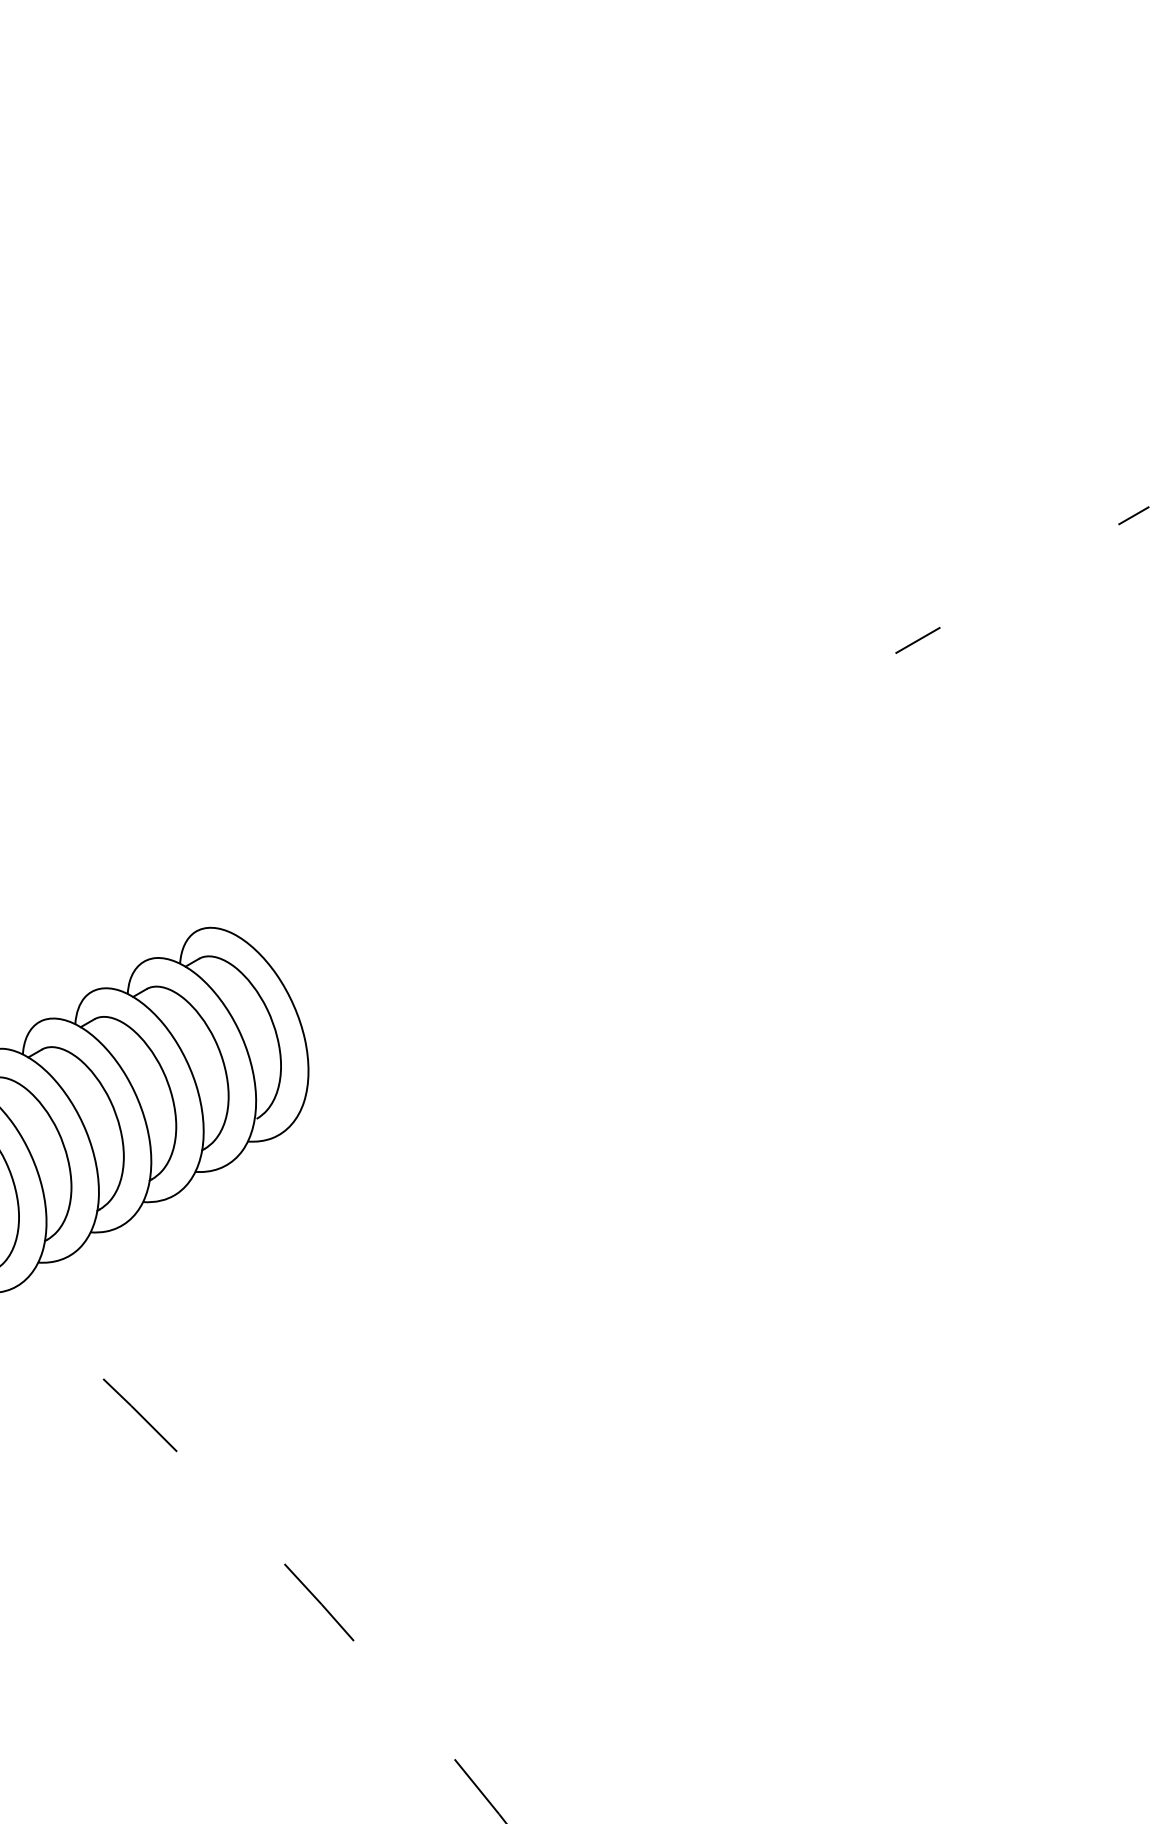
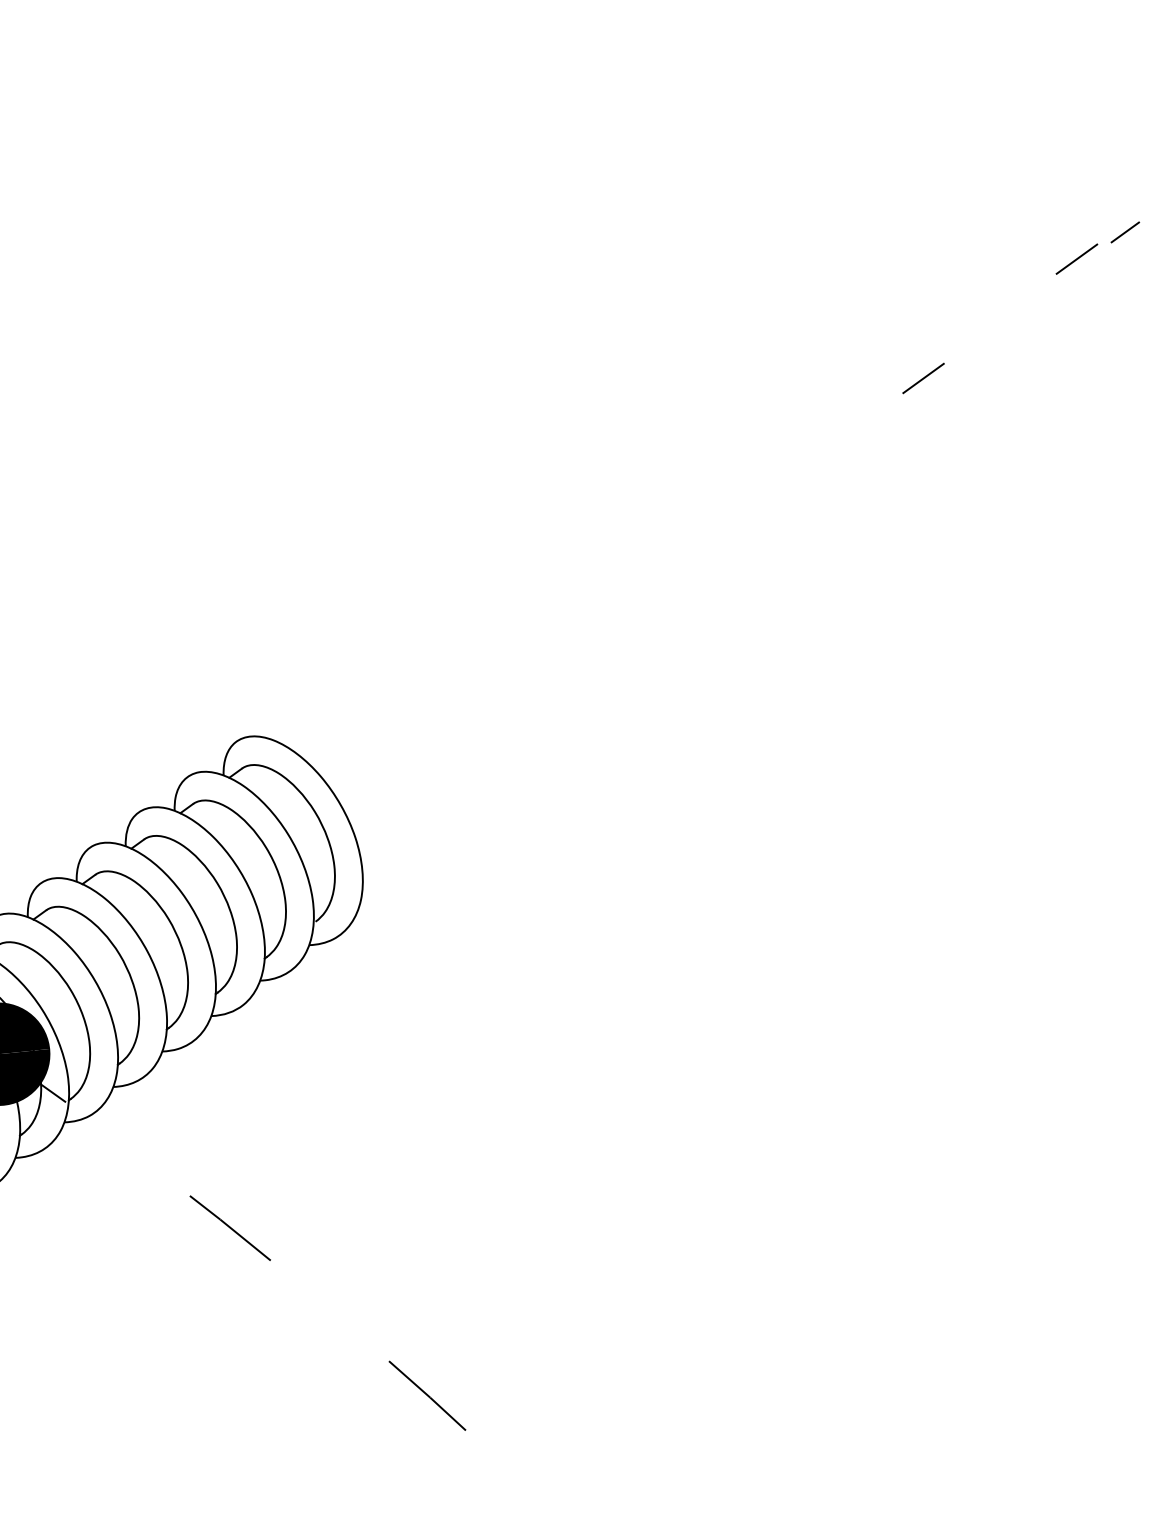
line: (1082, 537) -> (1076, 259), added

